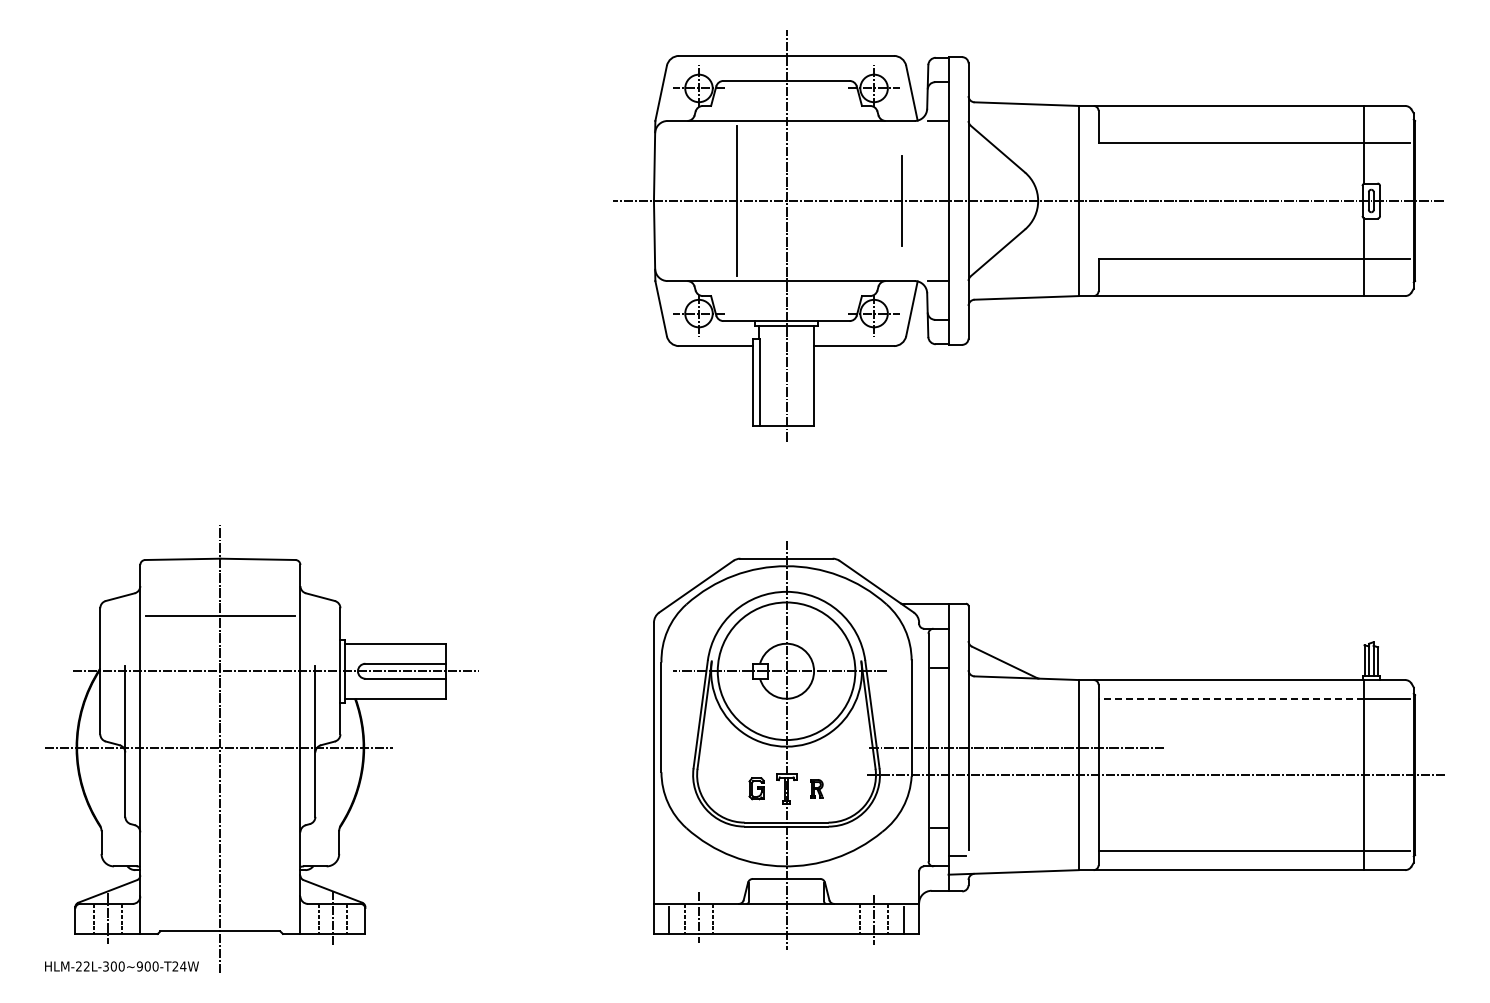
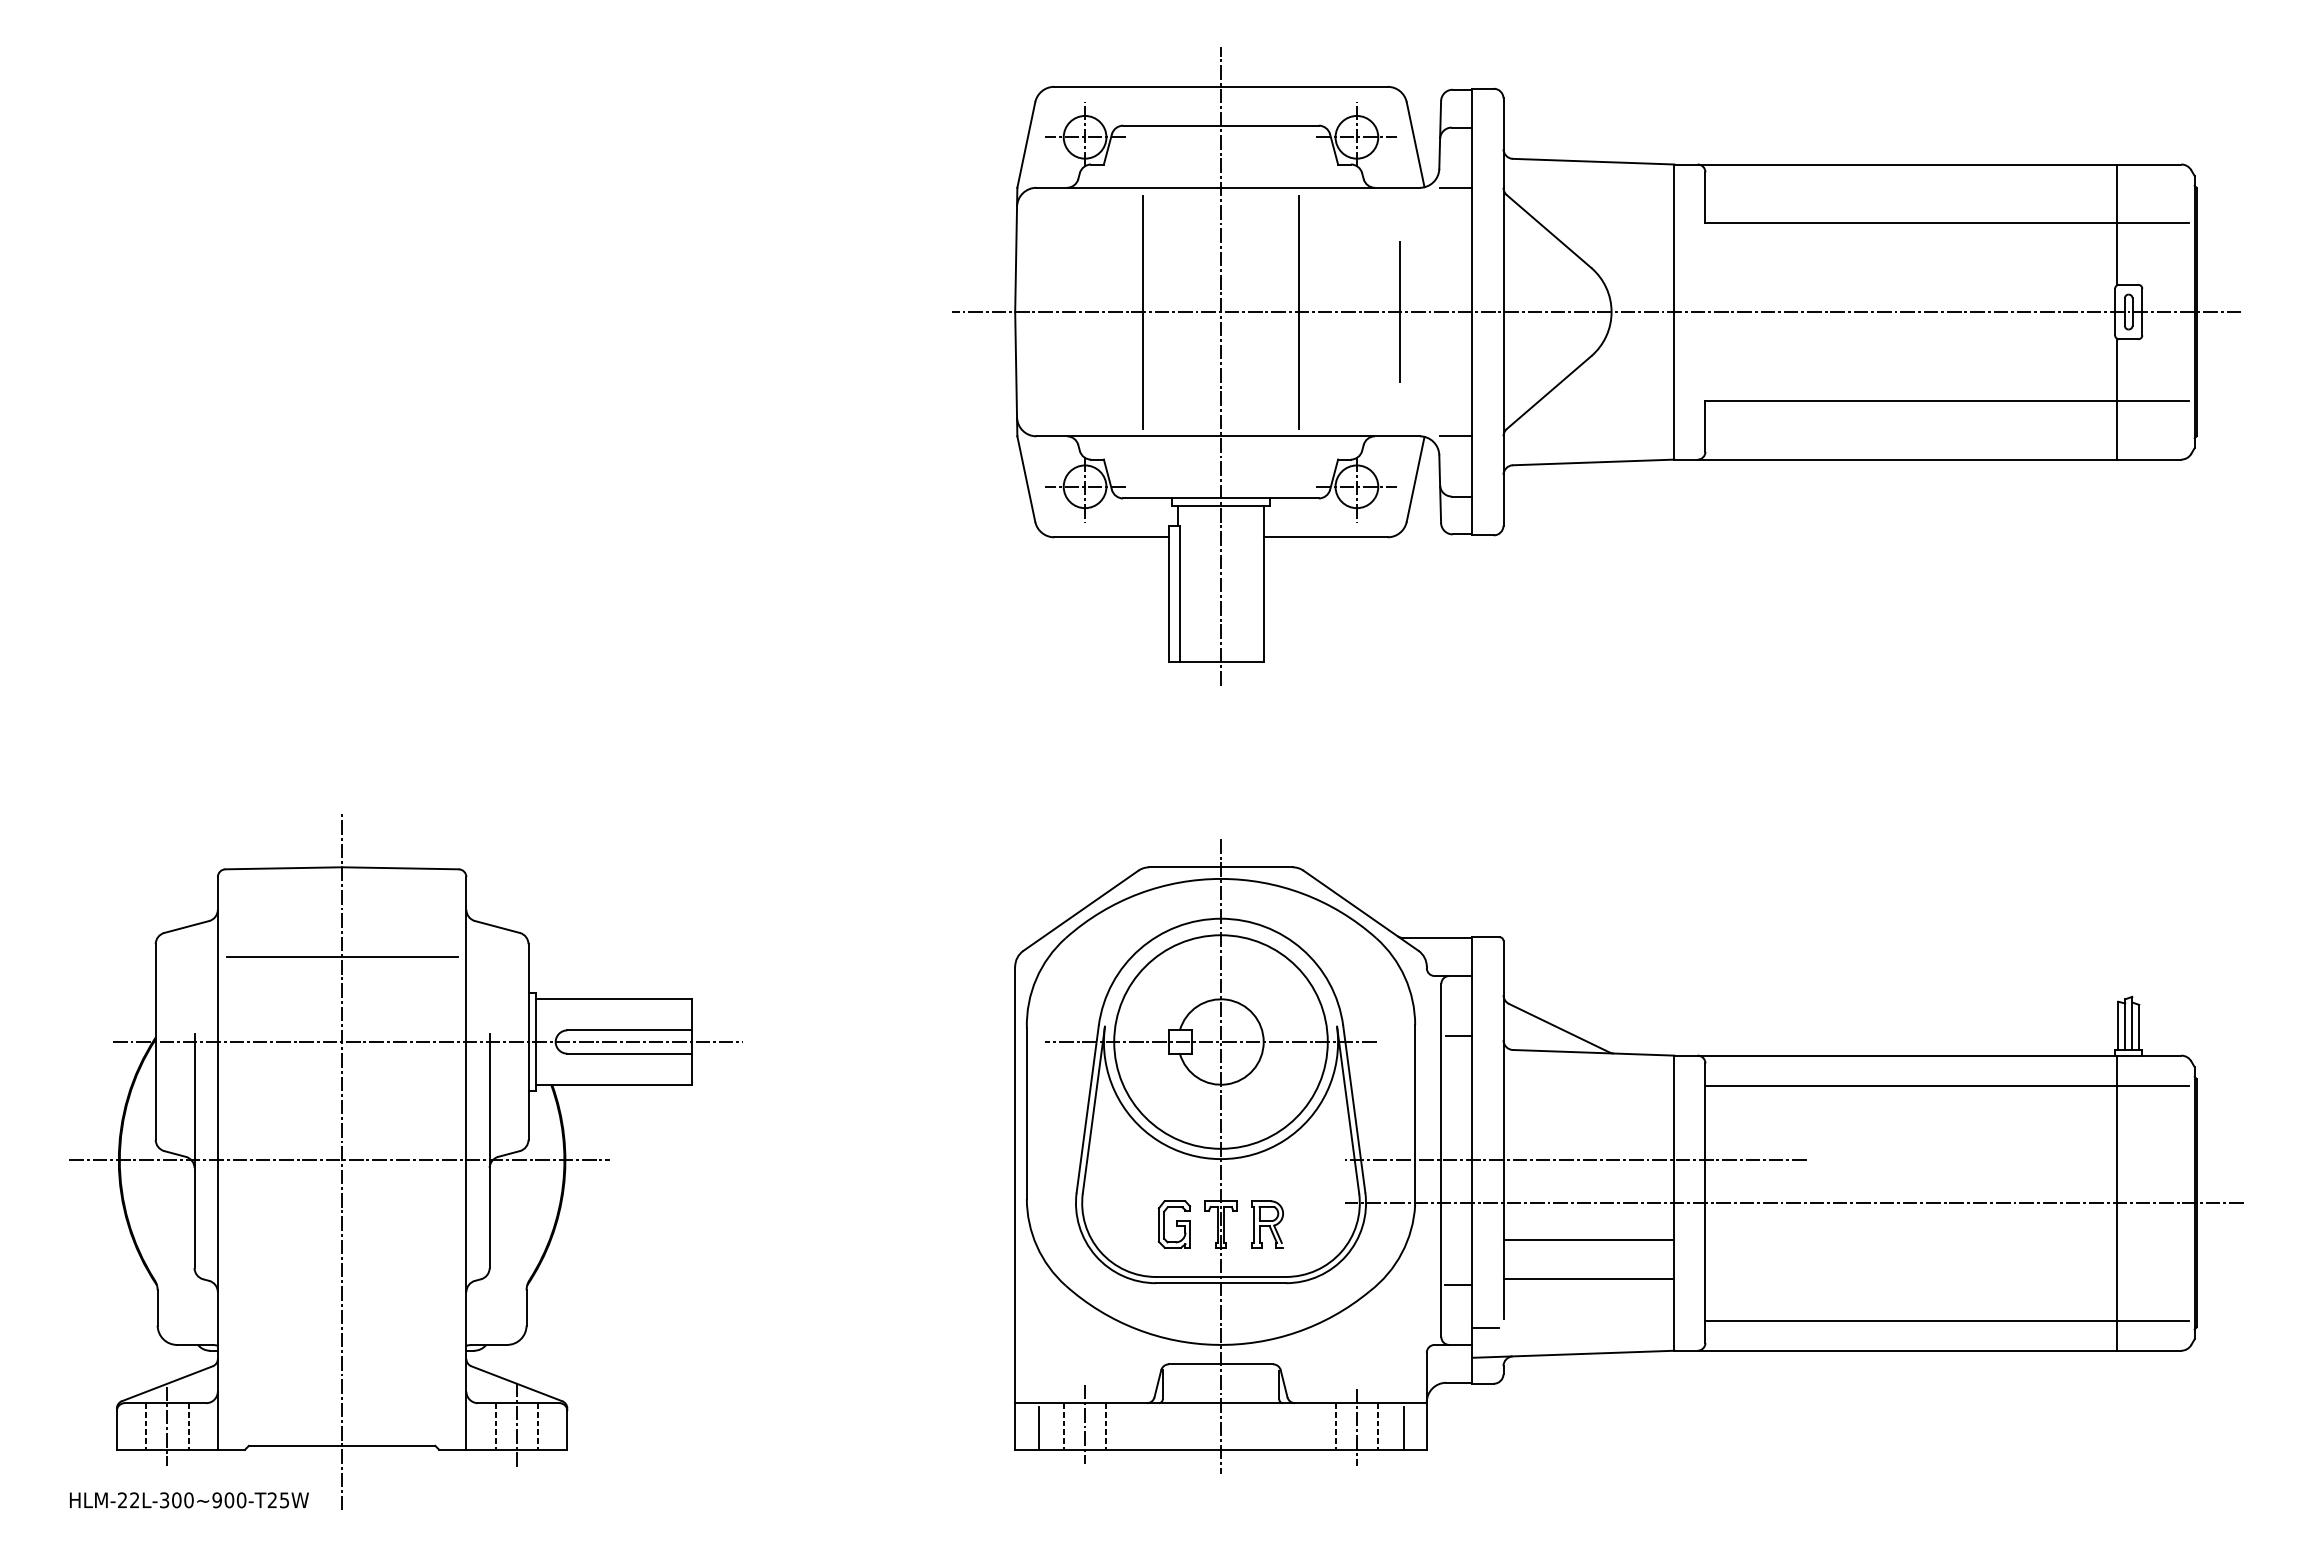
line: (836, 200) -> (1298, 311), added
line: (1231, 699) -> (1911, 1085), dashed -> solid
part: (756, 788) -> (1174, 1224), size x1.43
part: (816, 788) -> (1267, 1224), size x1.67
line: (1023, 798) -> (1588, 1239), added
line: (1023, 824) -> (1588, 1279), added
text: (183, 966) -> (284, 1500), HLM-22L-300~900-T24W -> HLM-22L-300~900-T25W

